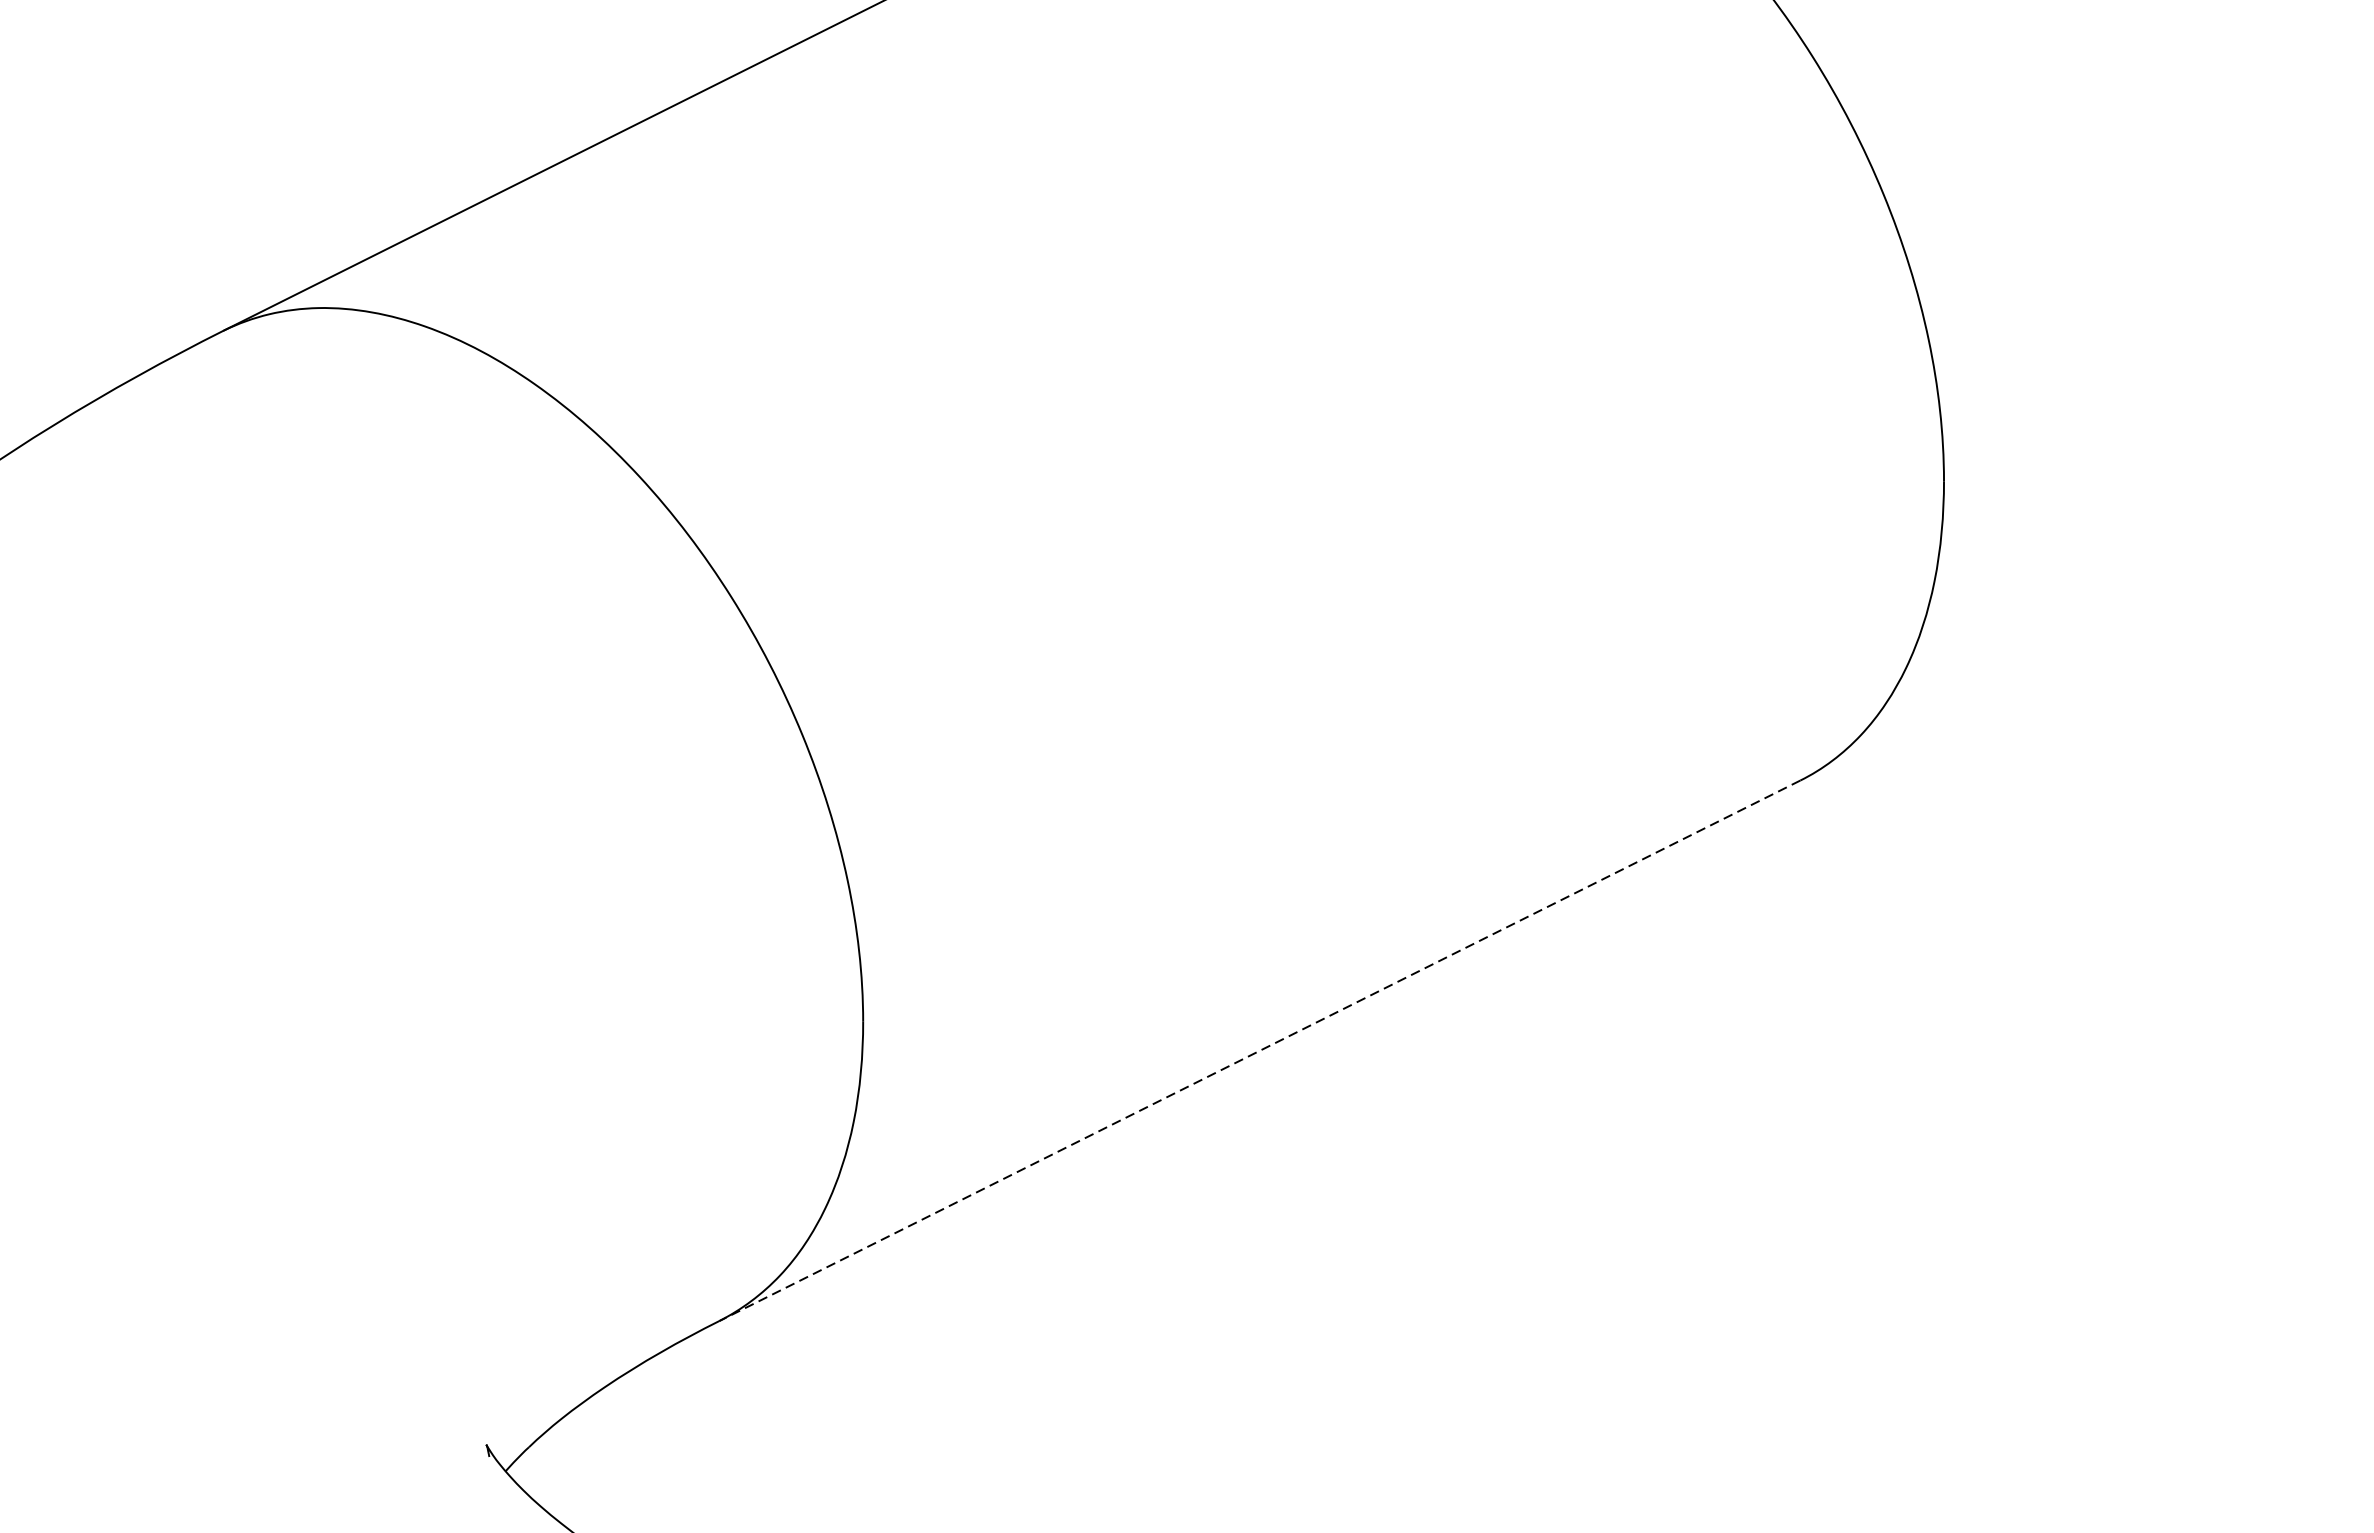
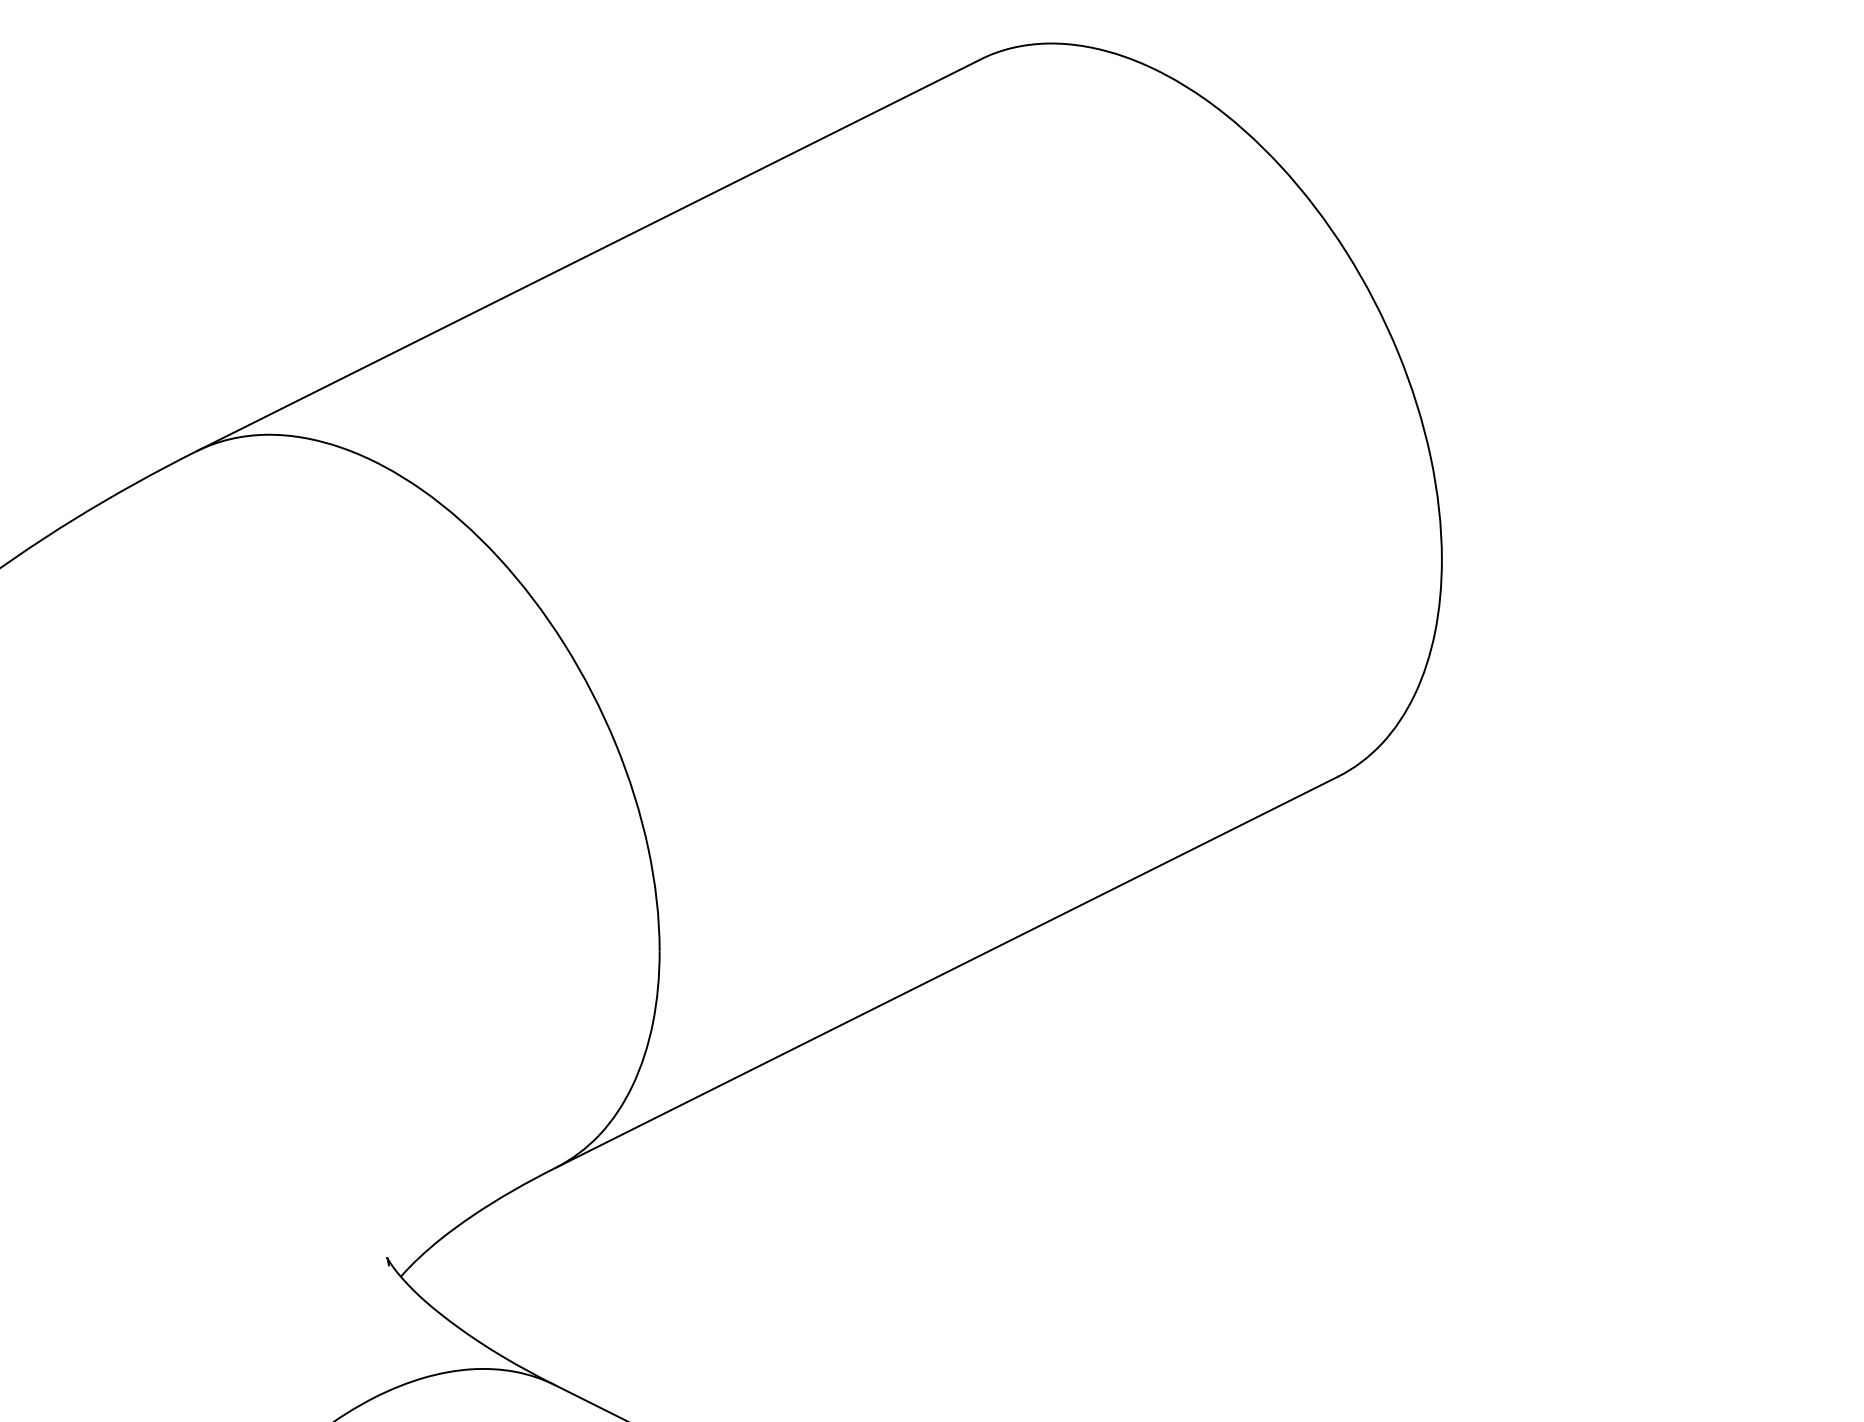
line: (1259, 1051) -> (946, 972), dashed -> solid

